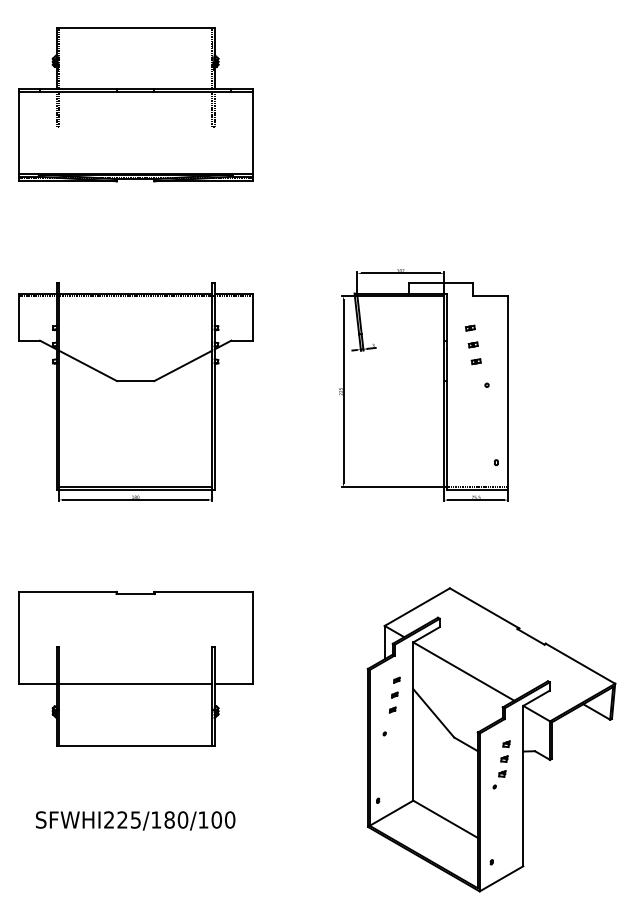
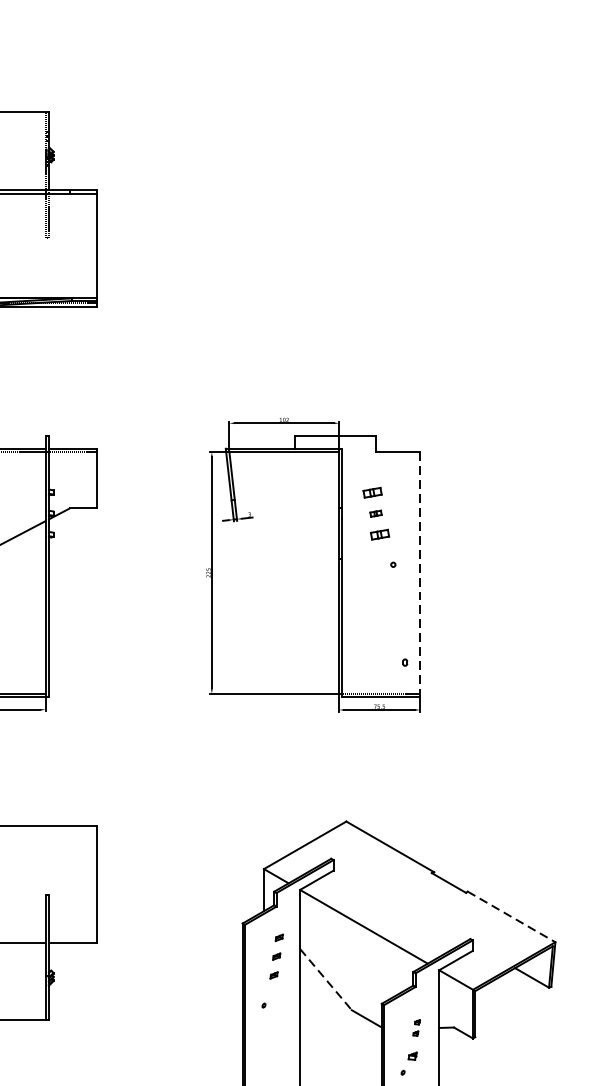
part: (469, 327) -> (371, 491), size x1.6
part: (475, 361) -> (378, 534), size x1.6
line: (508, 393) -> (420, 575), solid -> dashed
line: (580, 663) -> (511, 916), solid -> dashed
line: (433, 713) -> (325, 979), solid -> dashed
part: (505, 751) -> (416, 1027), size x0.6

